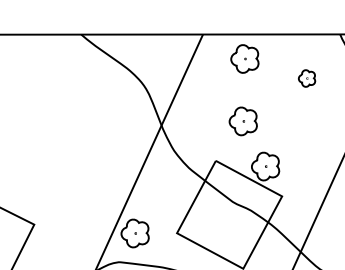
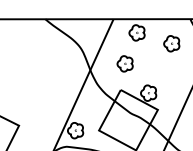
part: (306, 77) -> (171, 43), size x1.67
part: (242, 120) -> (124, 63), moved

